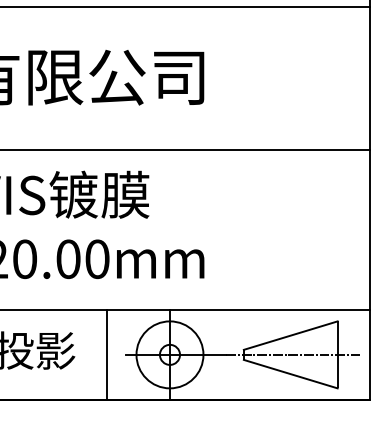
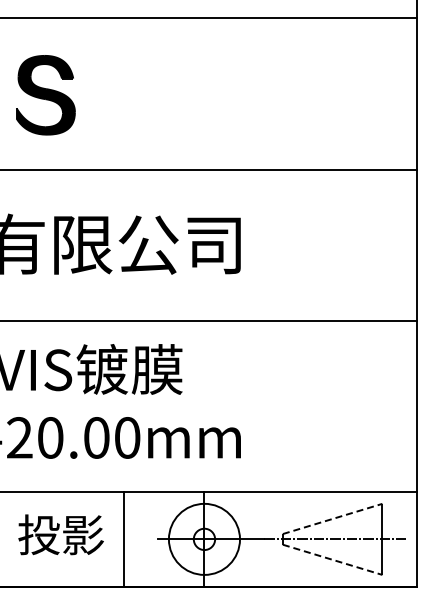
line: (291, 335) -> (333, 518), solid -> dashed
line: (106, 354) -> (123, 538), moved
line: (291, 373) -> (333, 559), solid -> dashed

